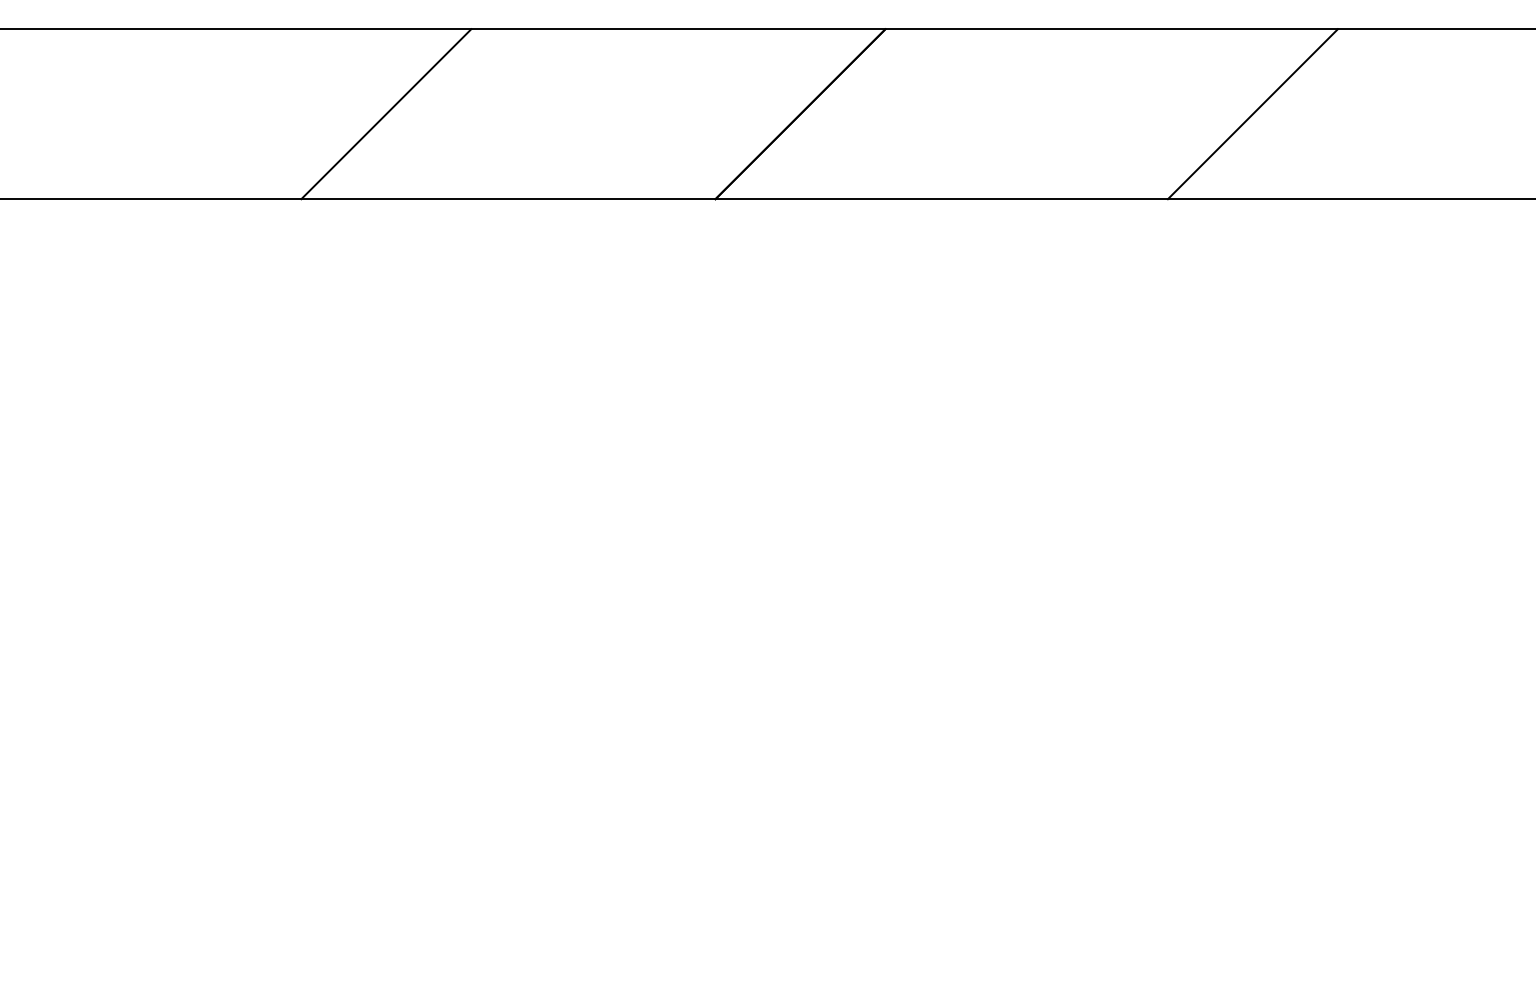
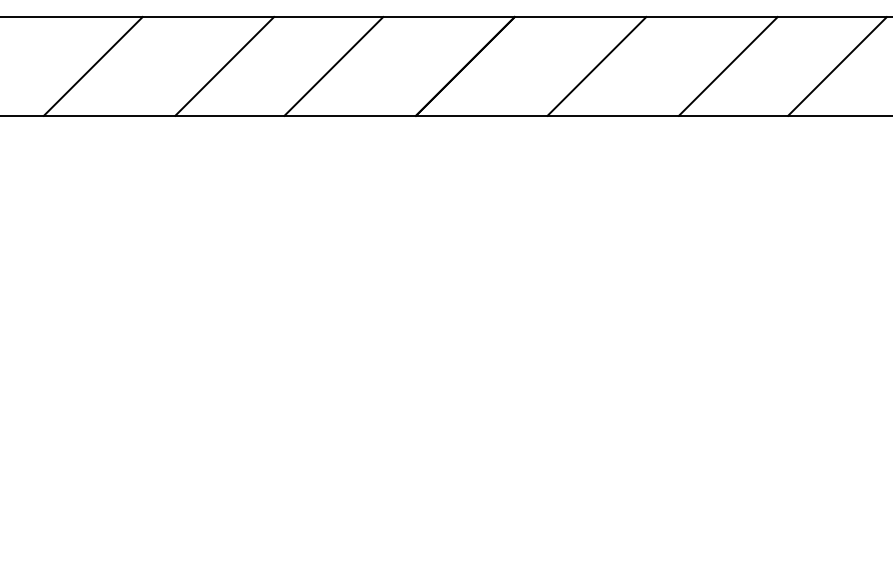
line: (158, 114) -> (92, 66), added
line: (573, 114) -> (333, 66), added
line: (1026, 114) -> (596, 66), added
line: (1440, 114) -> (837, 66), added

